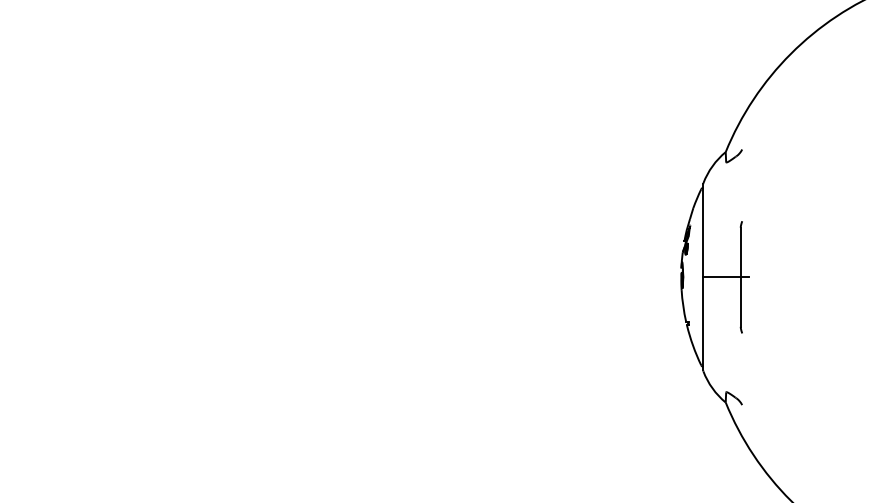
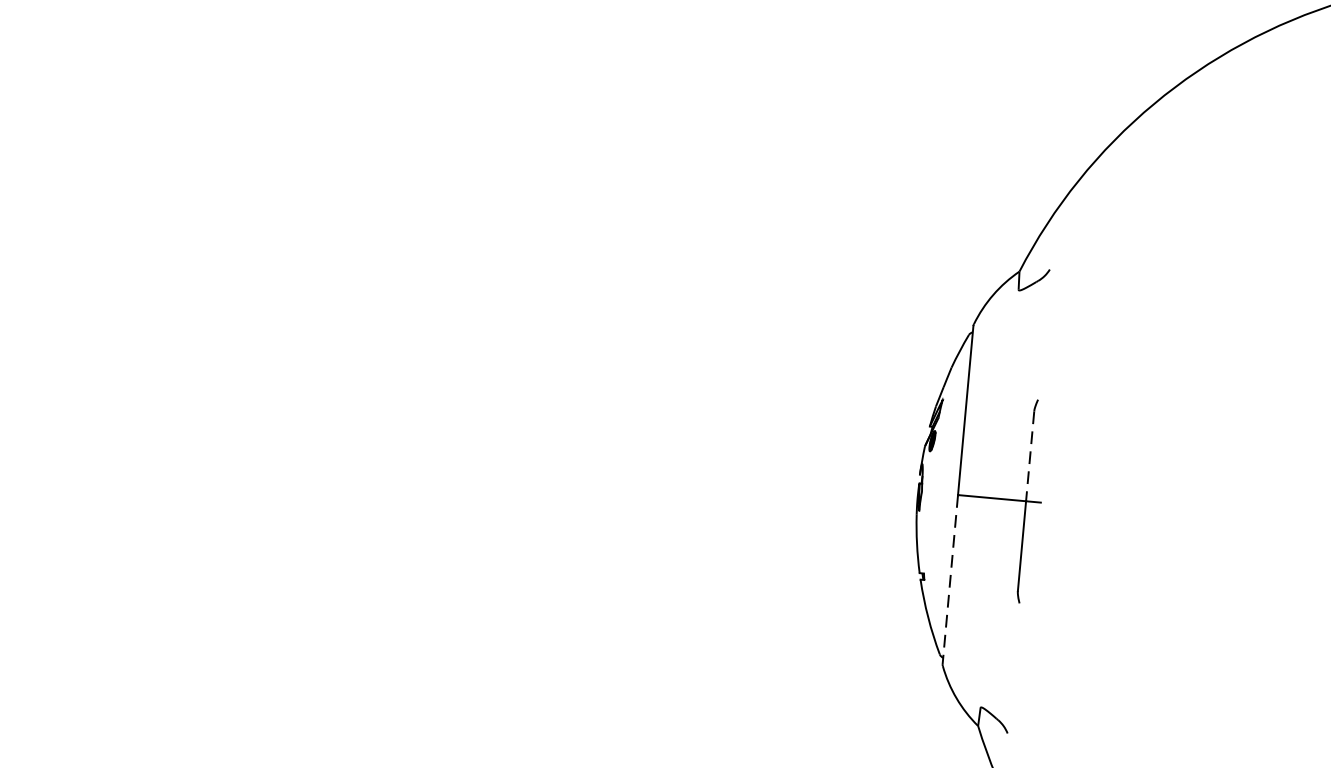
line: (740, 252) -> (1029, 456), solid -> dashed
line: (703, 323) -> (950, 578), solid -> dashed

